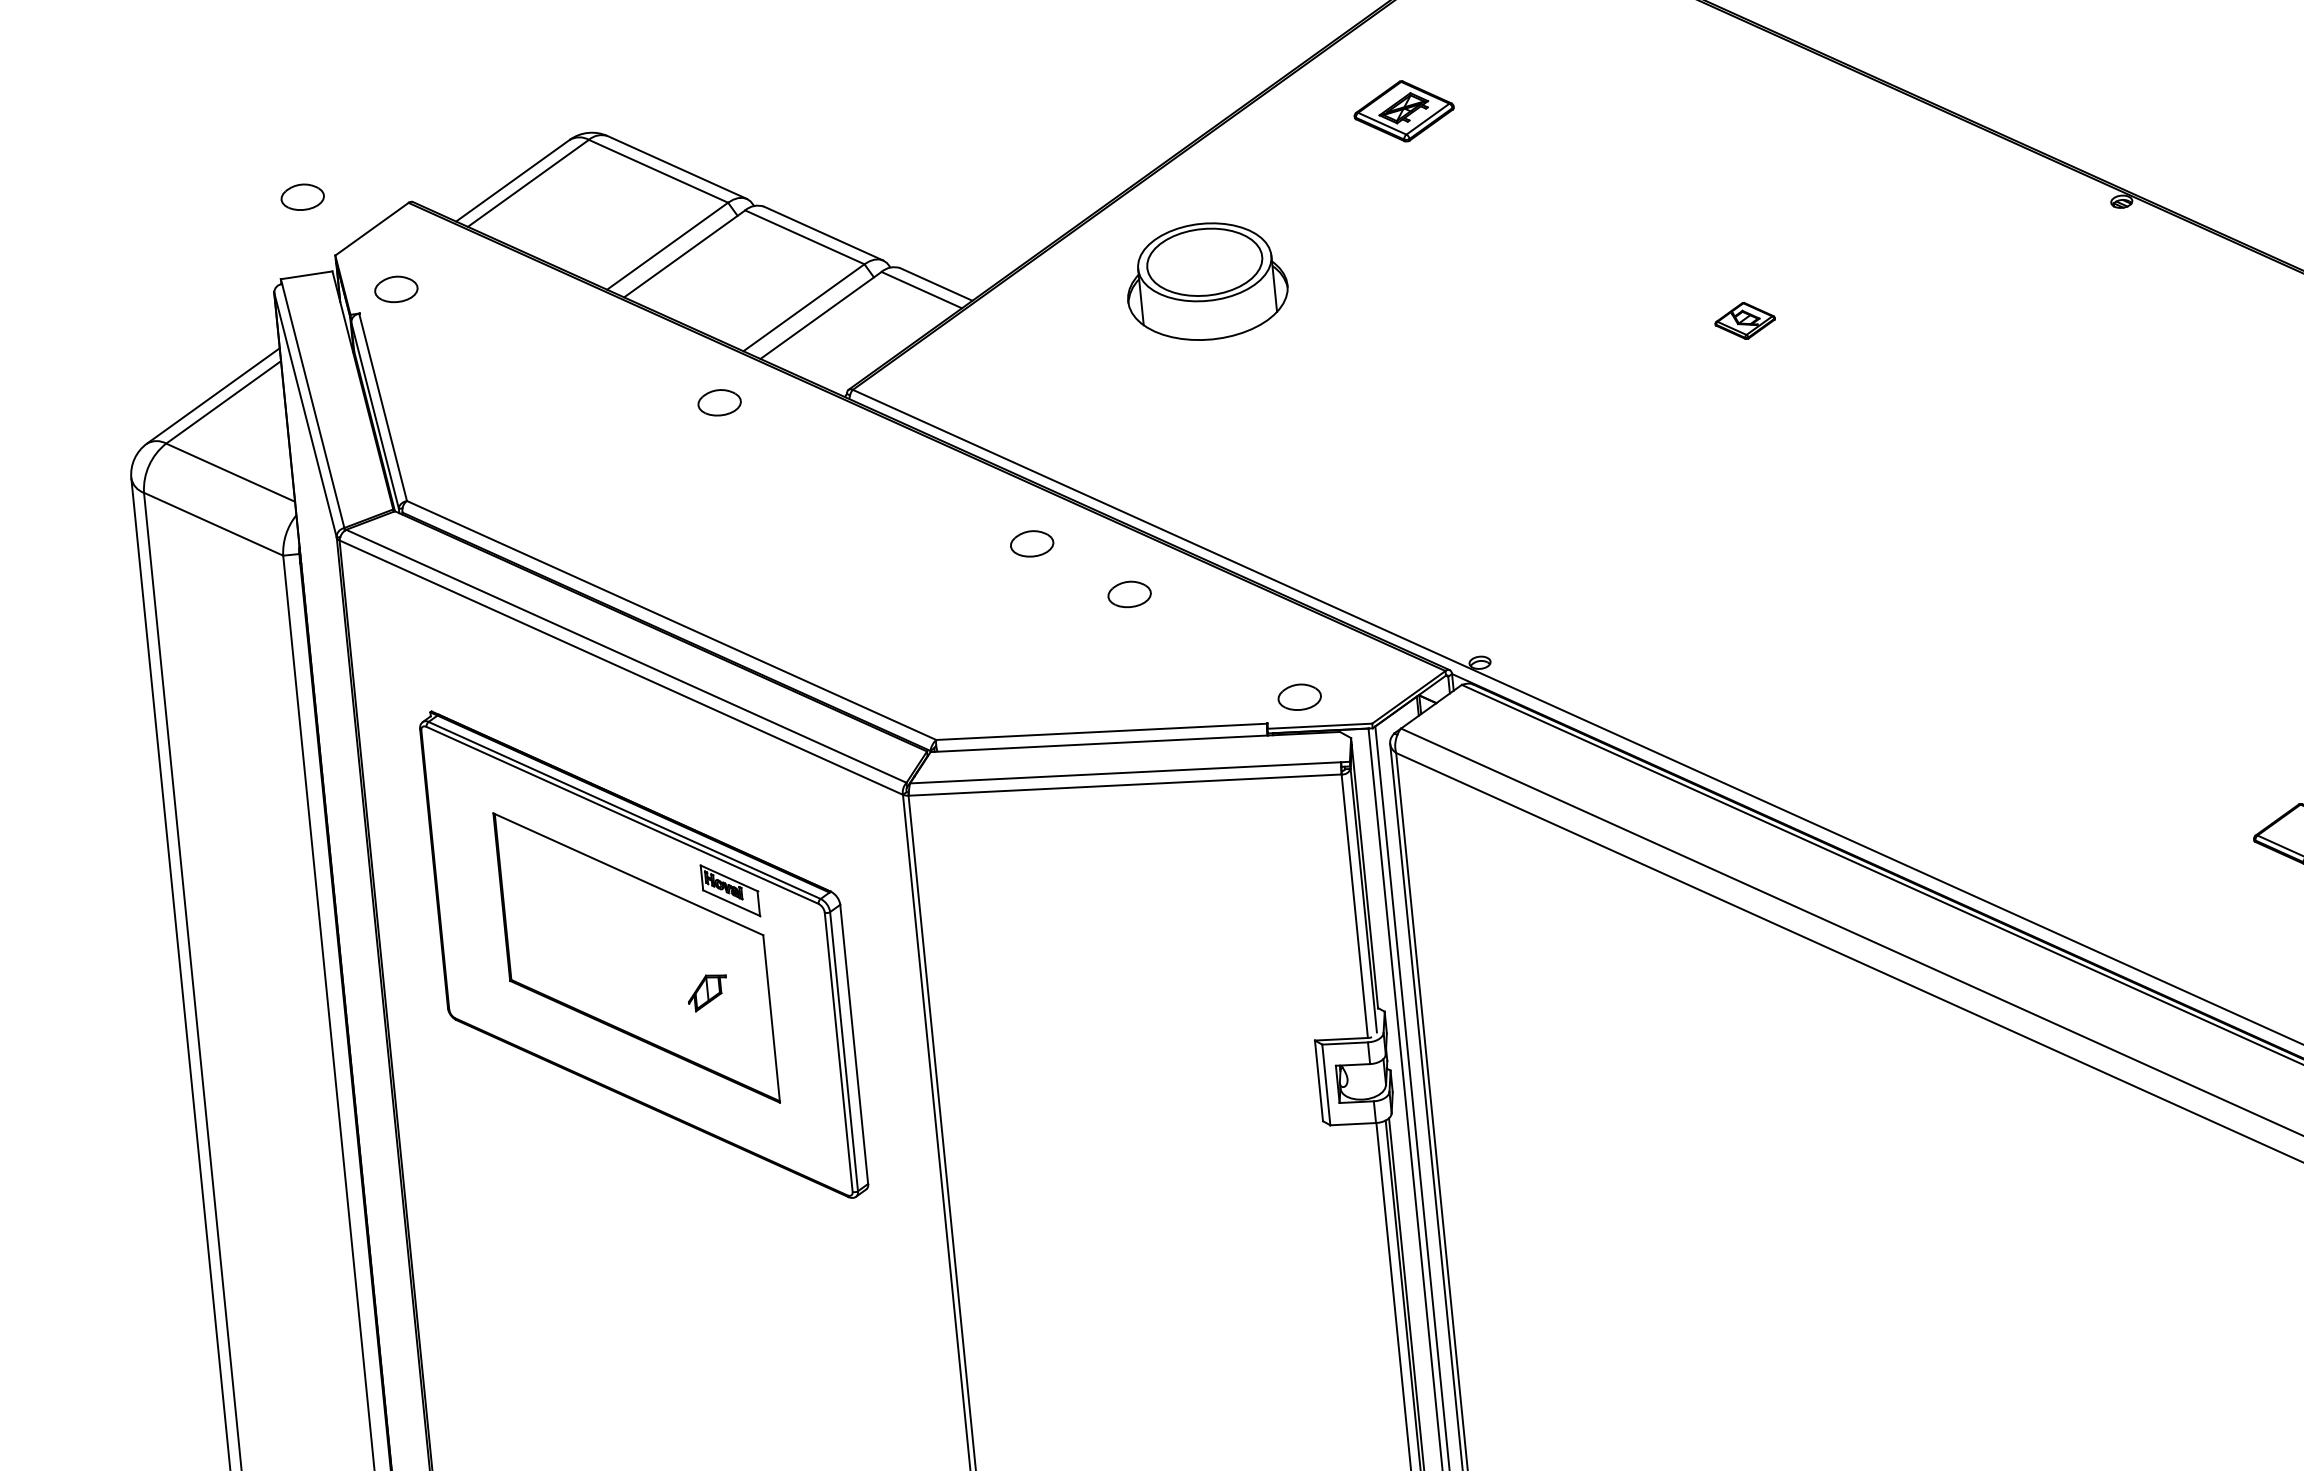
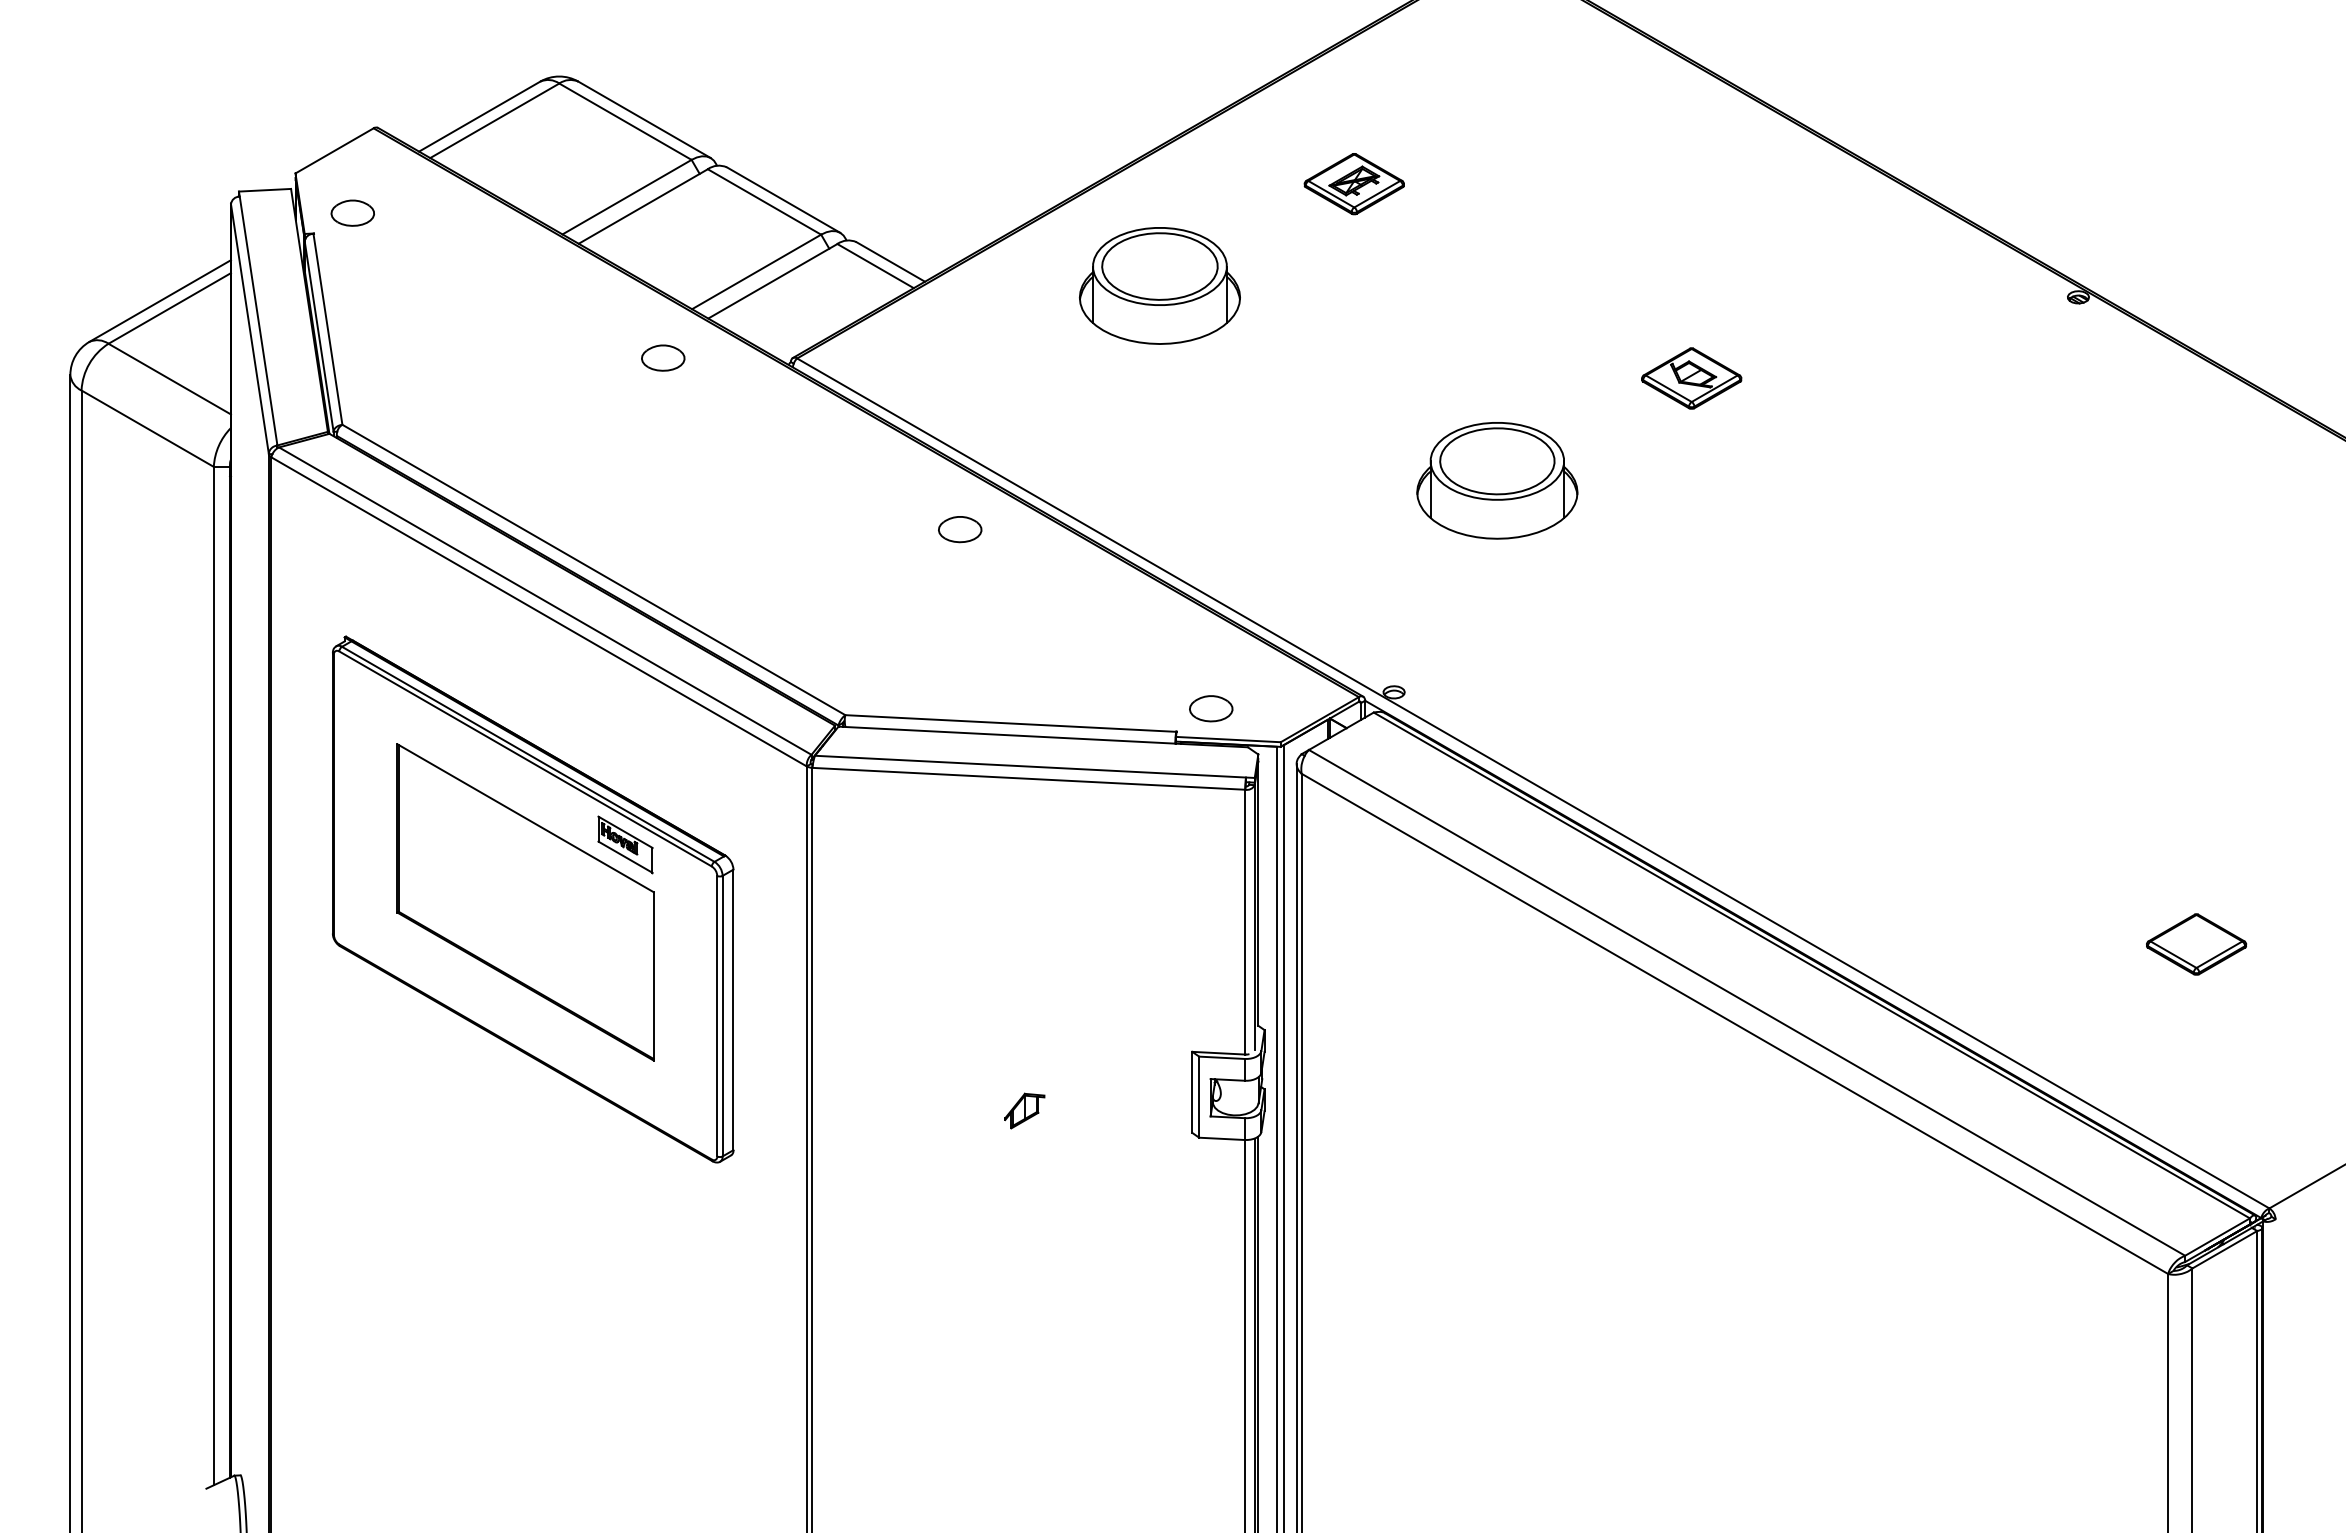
part: (1403, 111) -> (1353, 184), moved
part: (302, 196) -> (268, 111), removed
part: (1744, 320) -> (1691, 378), size x1.67
part: (1561, 441) -> (1497, 480), added
part: (1129, 594) -> (1052, 589), removed
part: (707, 992) -> (1024, 1110), moved

